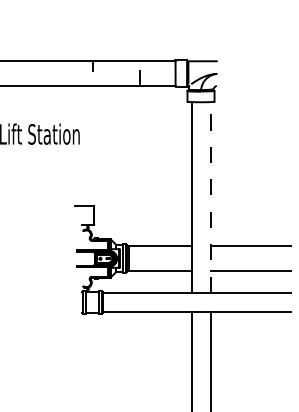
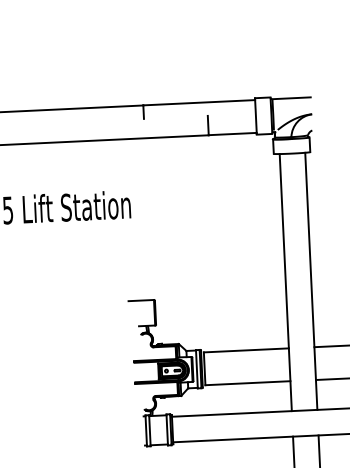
line: (210, 196) -> (310, 280), dashed -> solid

